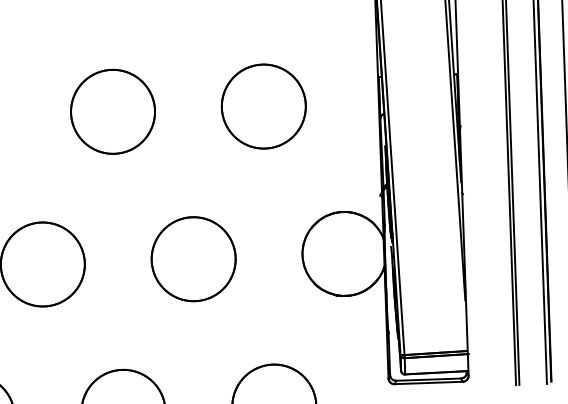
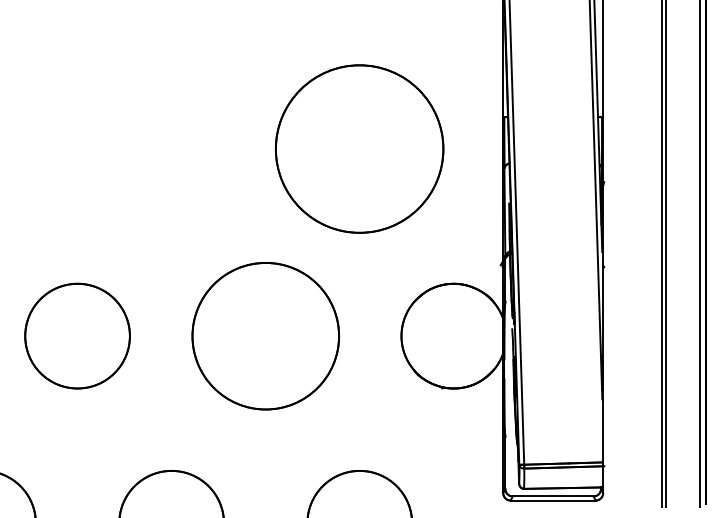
part: (263, 106) -> (359, 148), size x1.6
part: (112, 111) -> (171, 148), removed
part: (193, 258) -> (265, 335), size x1.4

